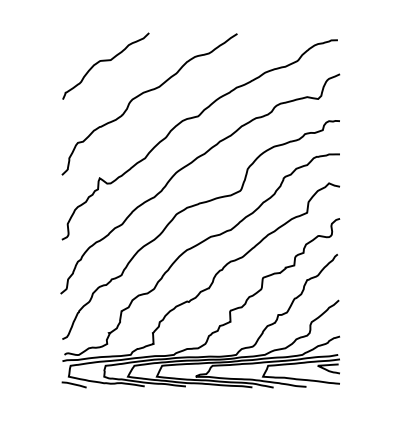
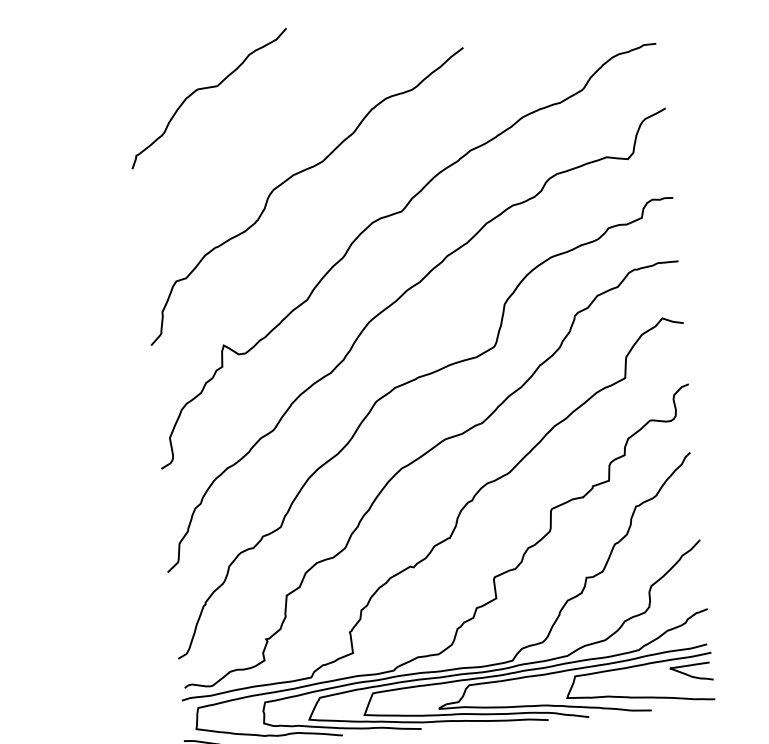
curve: (105, 61) -> (207, 89), moved

